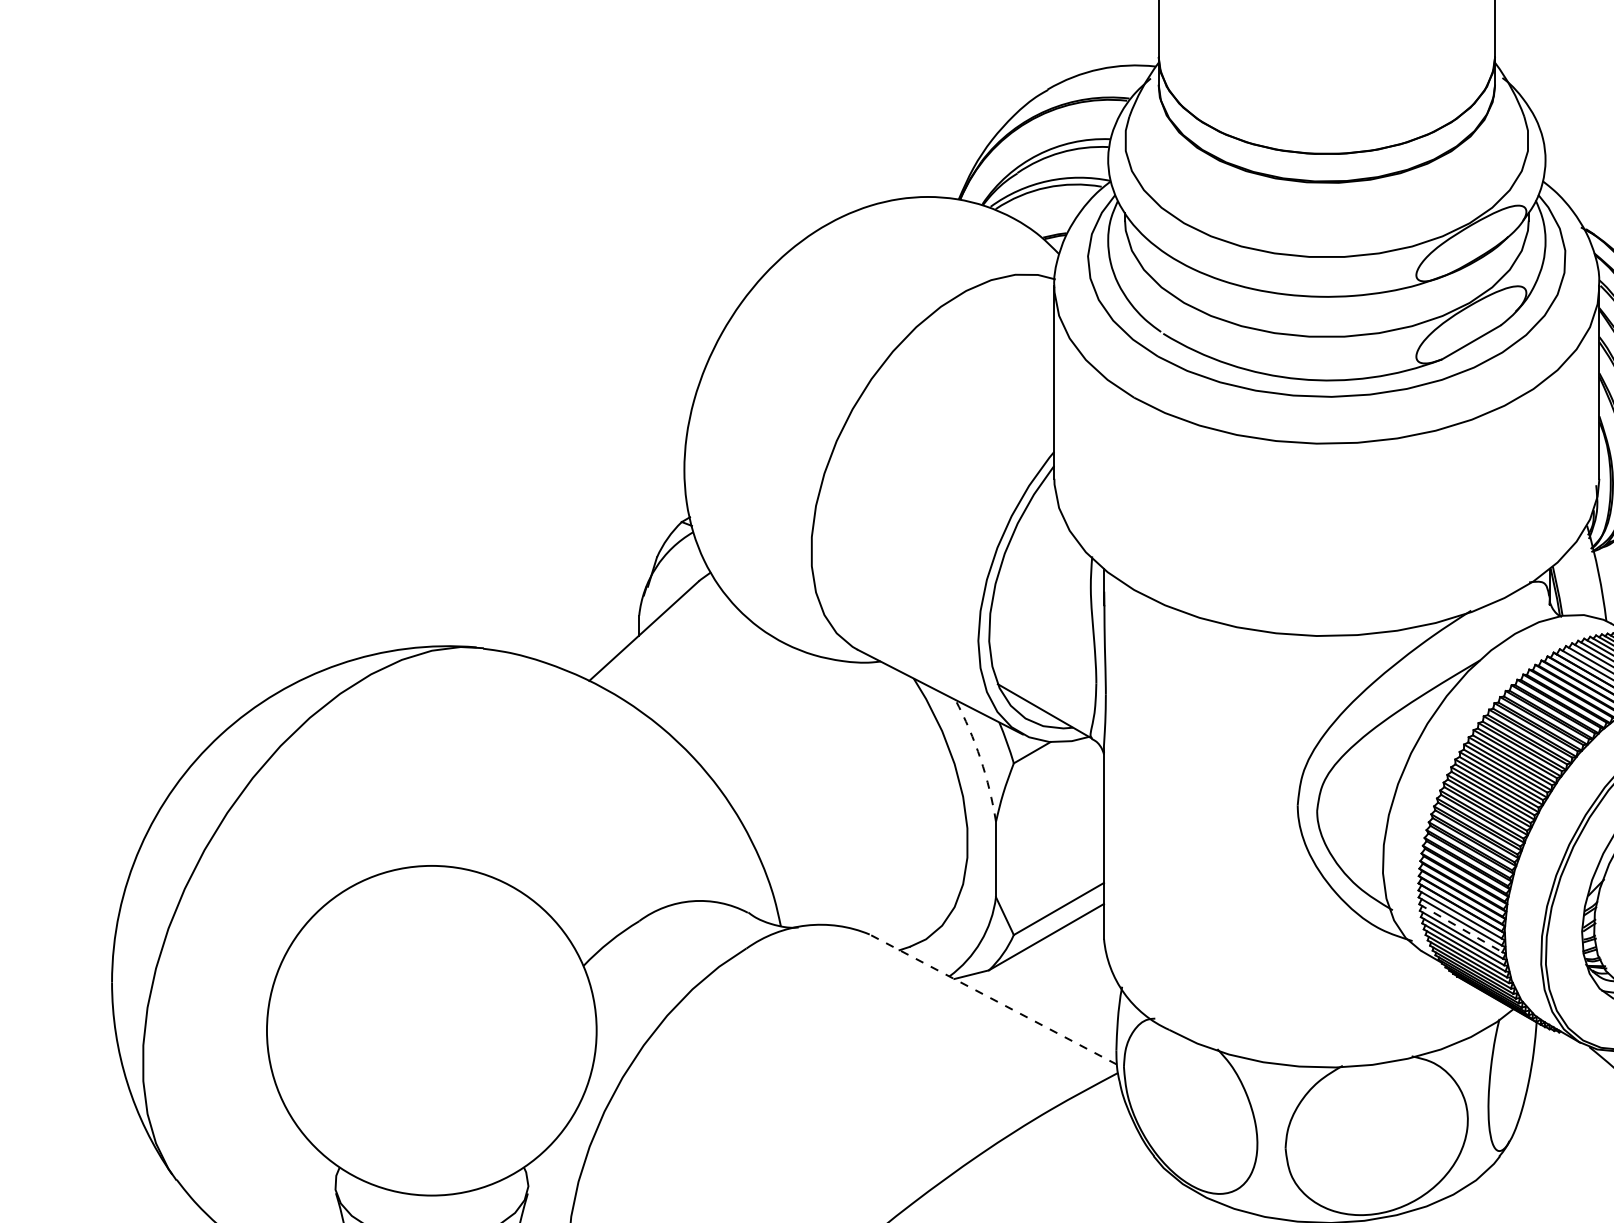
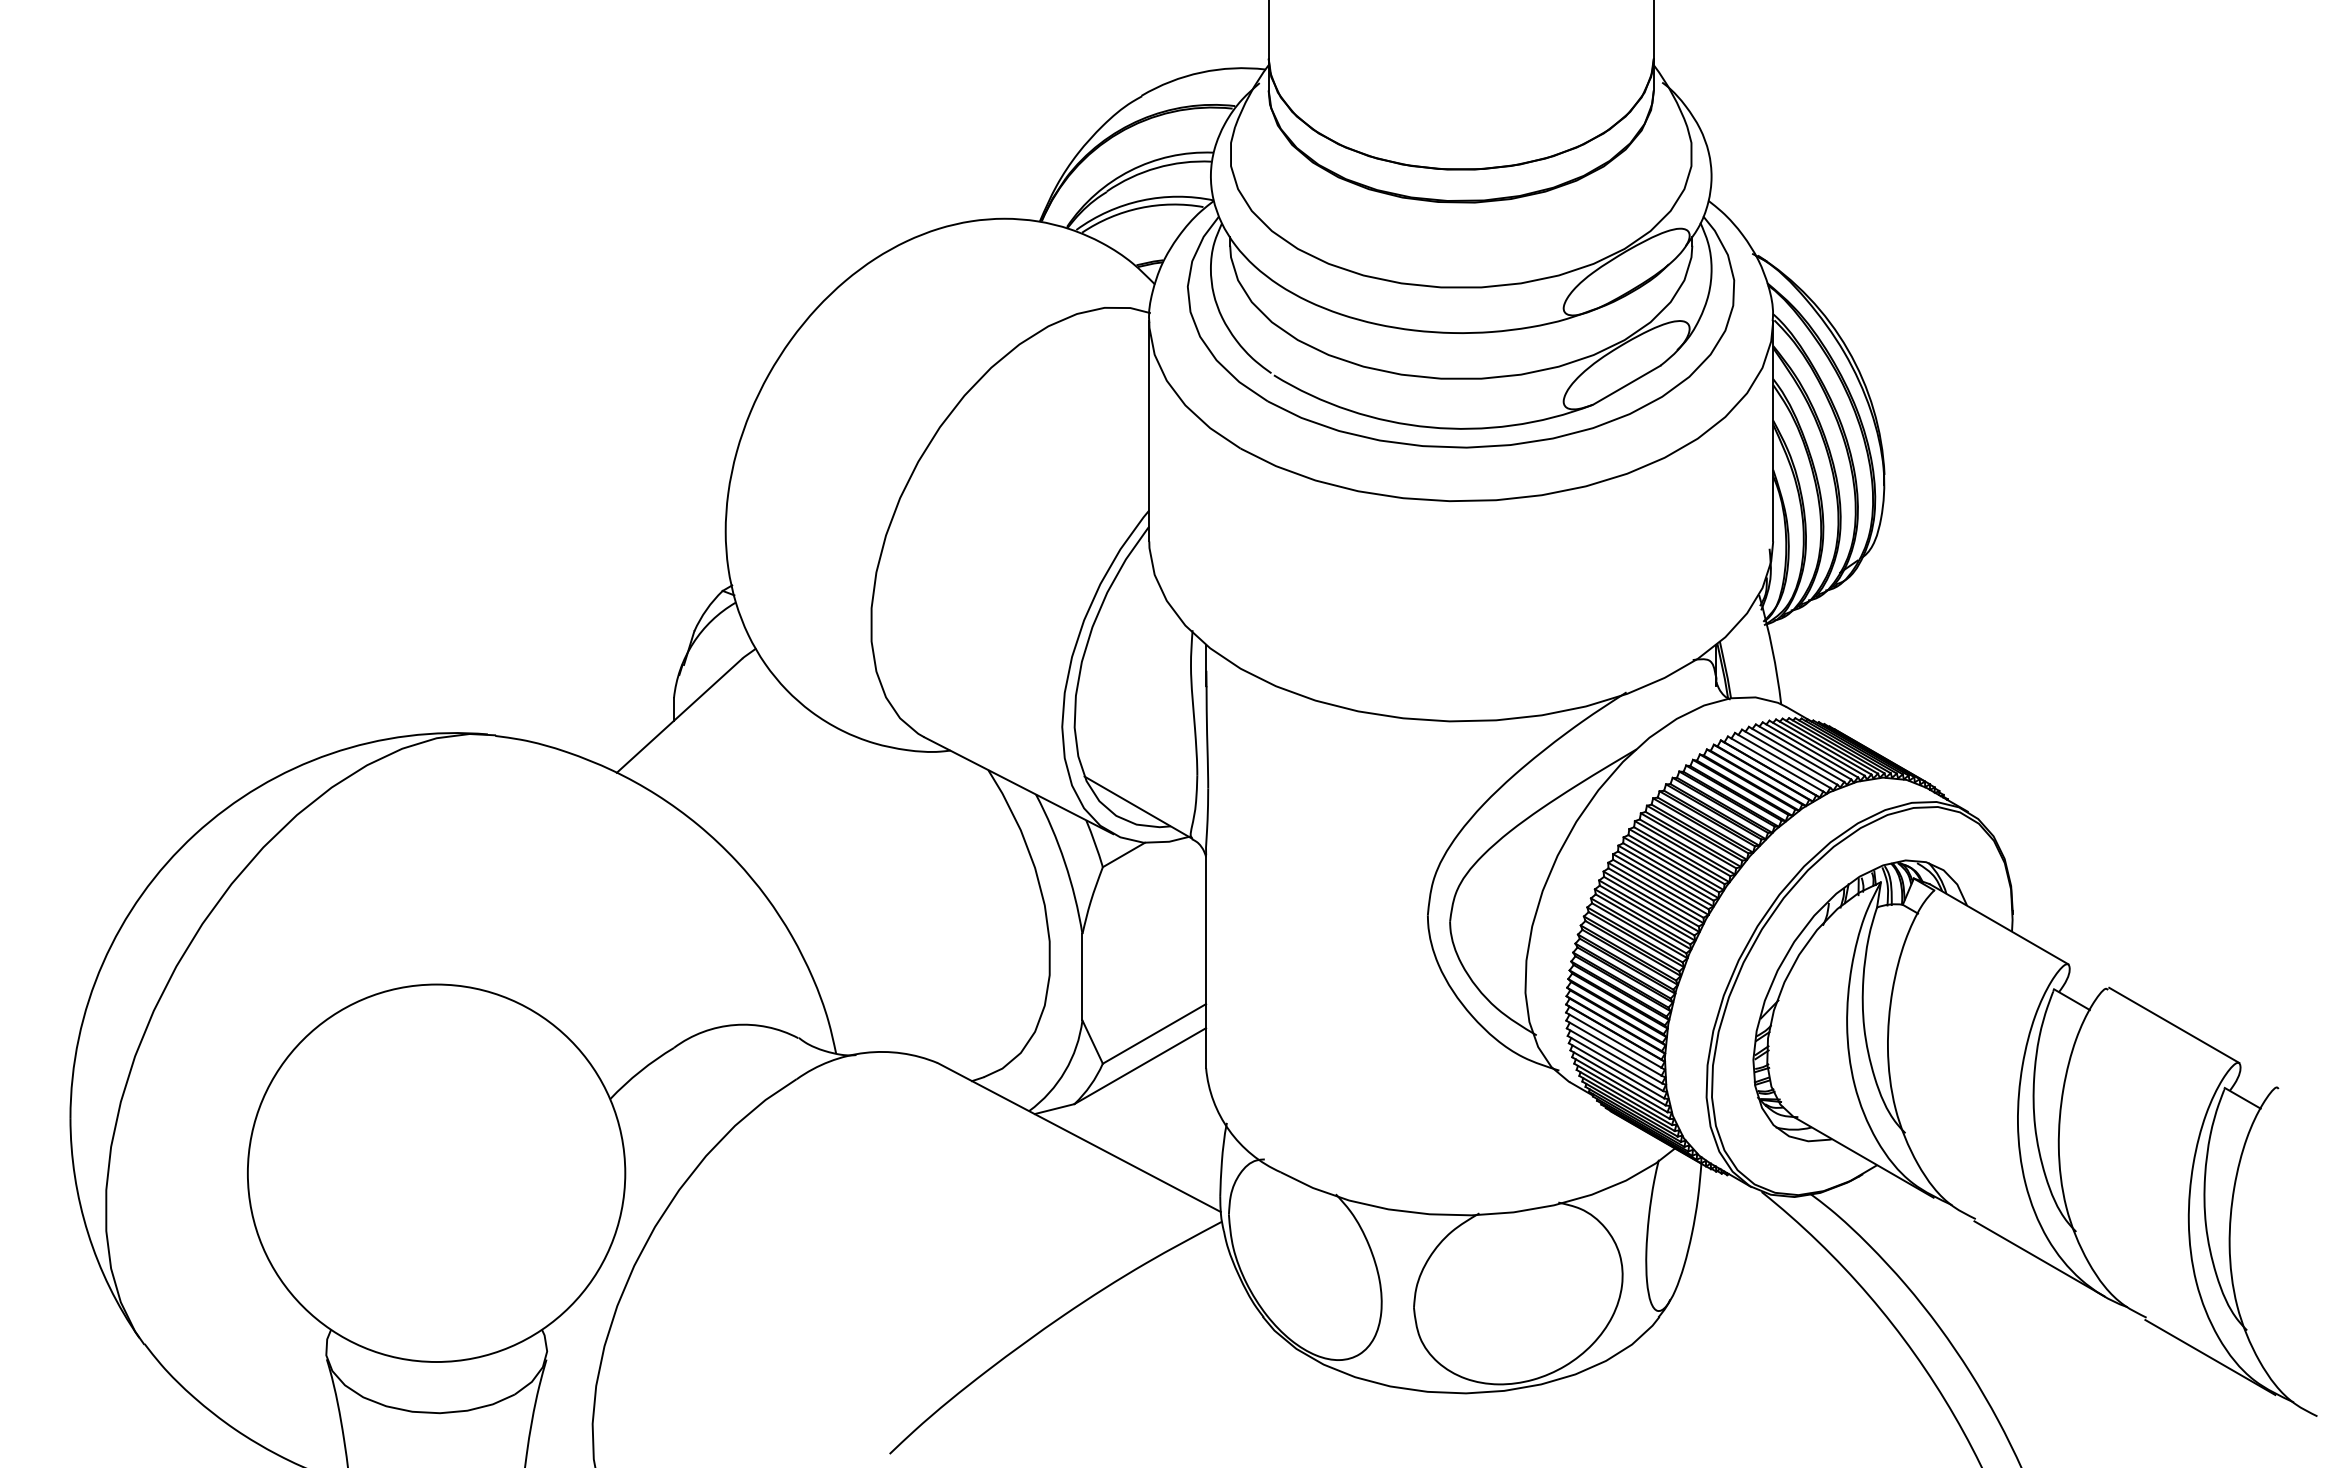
arc: (980, 759) -> (1064, 862), dashed -> solid
line: (1460, 928) -> (1614, 1056), dashed -> solid
line: (993, 999) -> (1079, 1137), dashed -> solid

